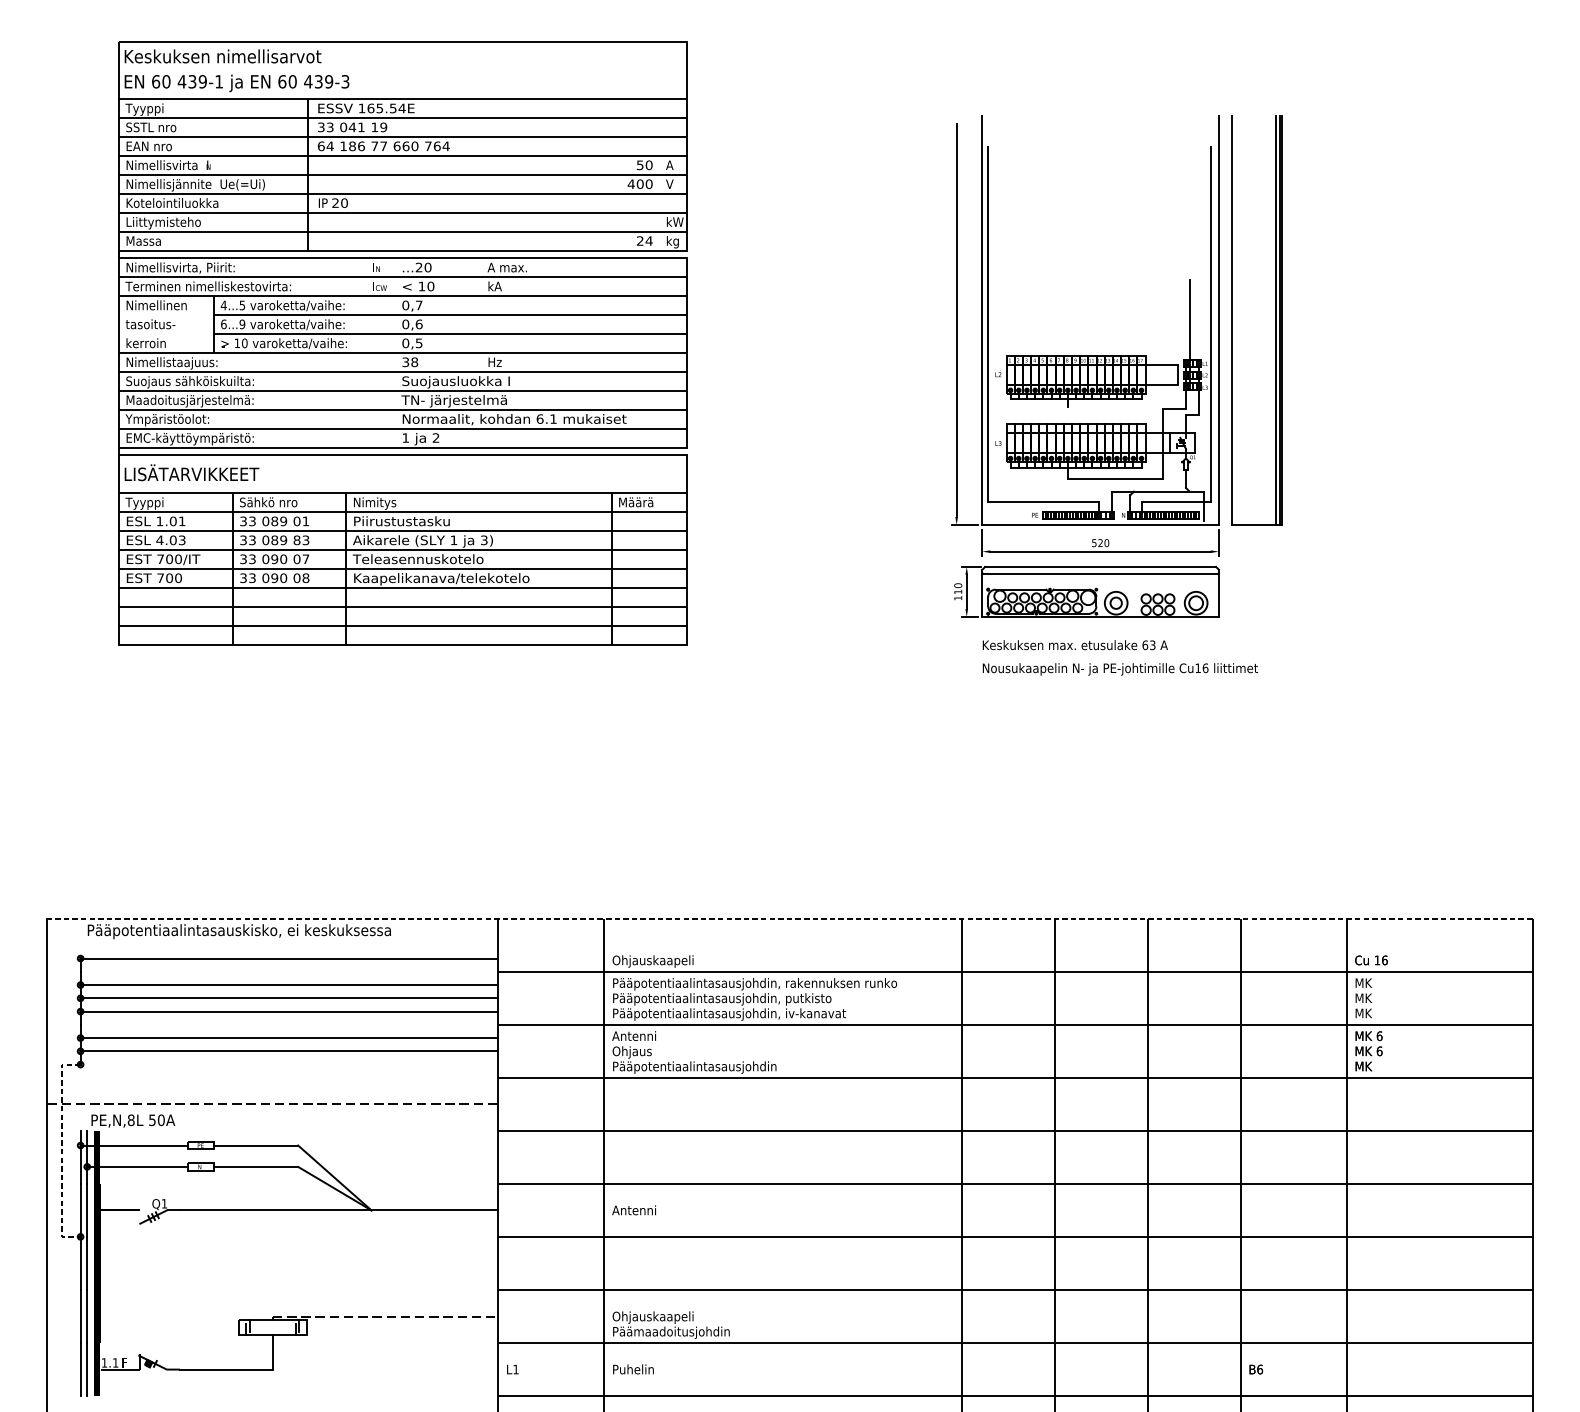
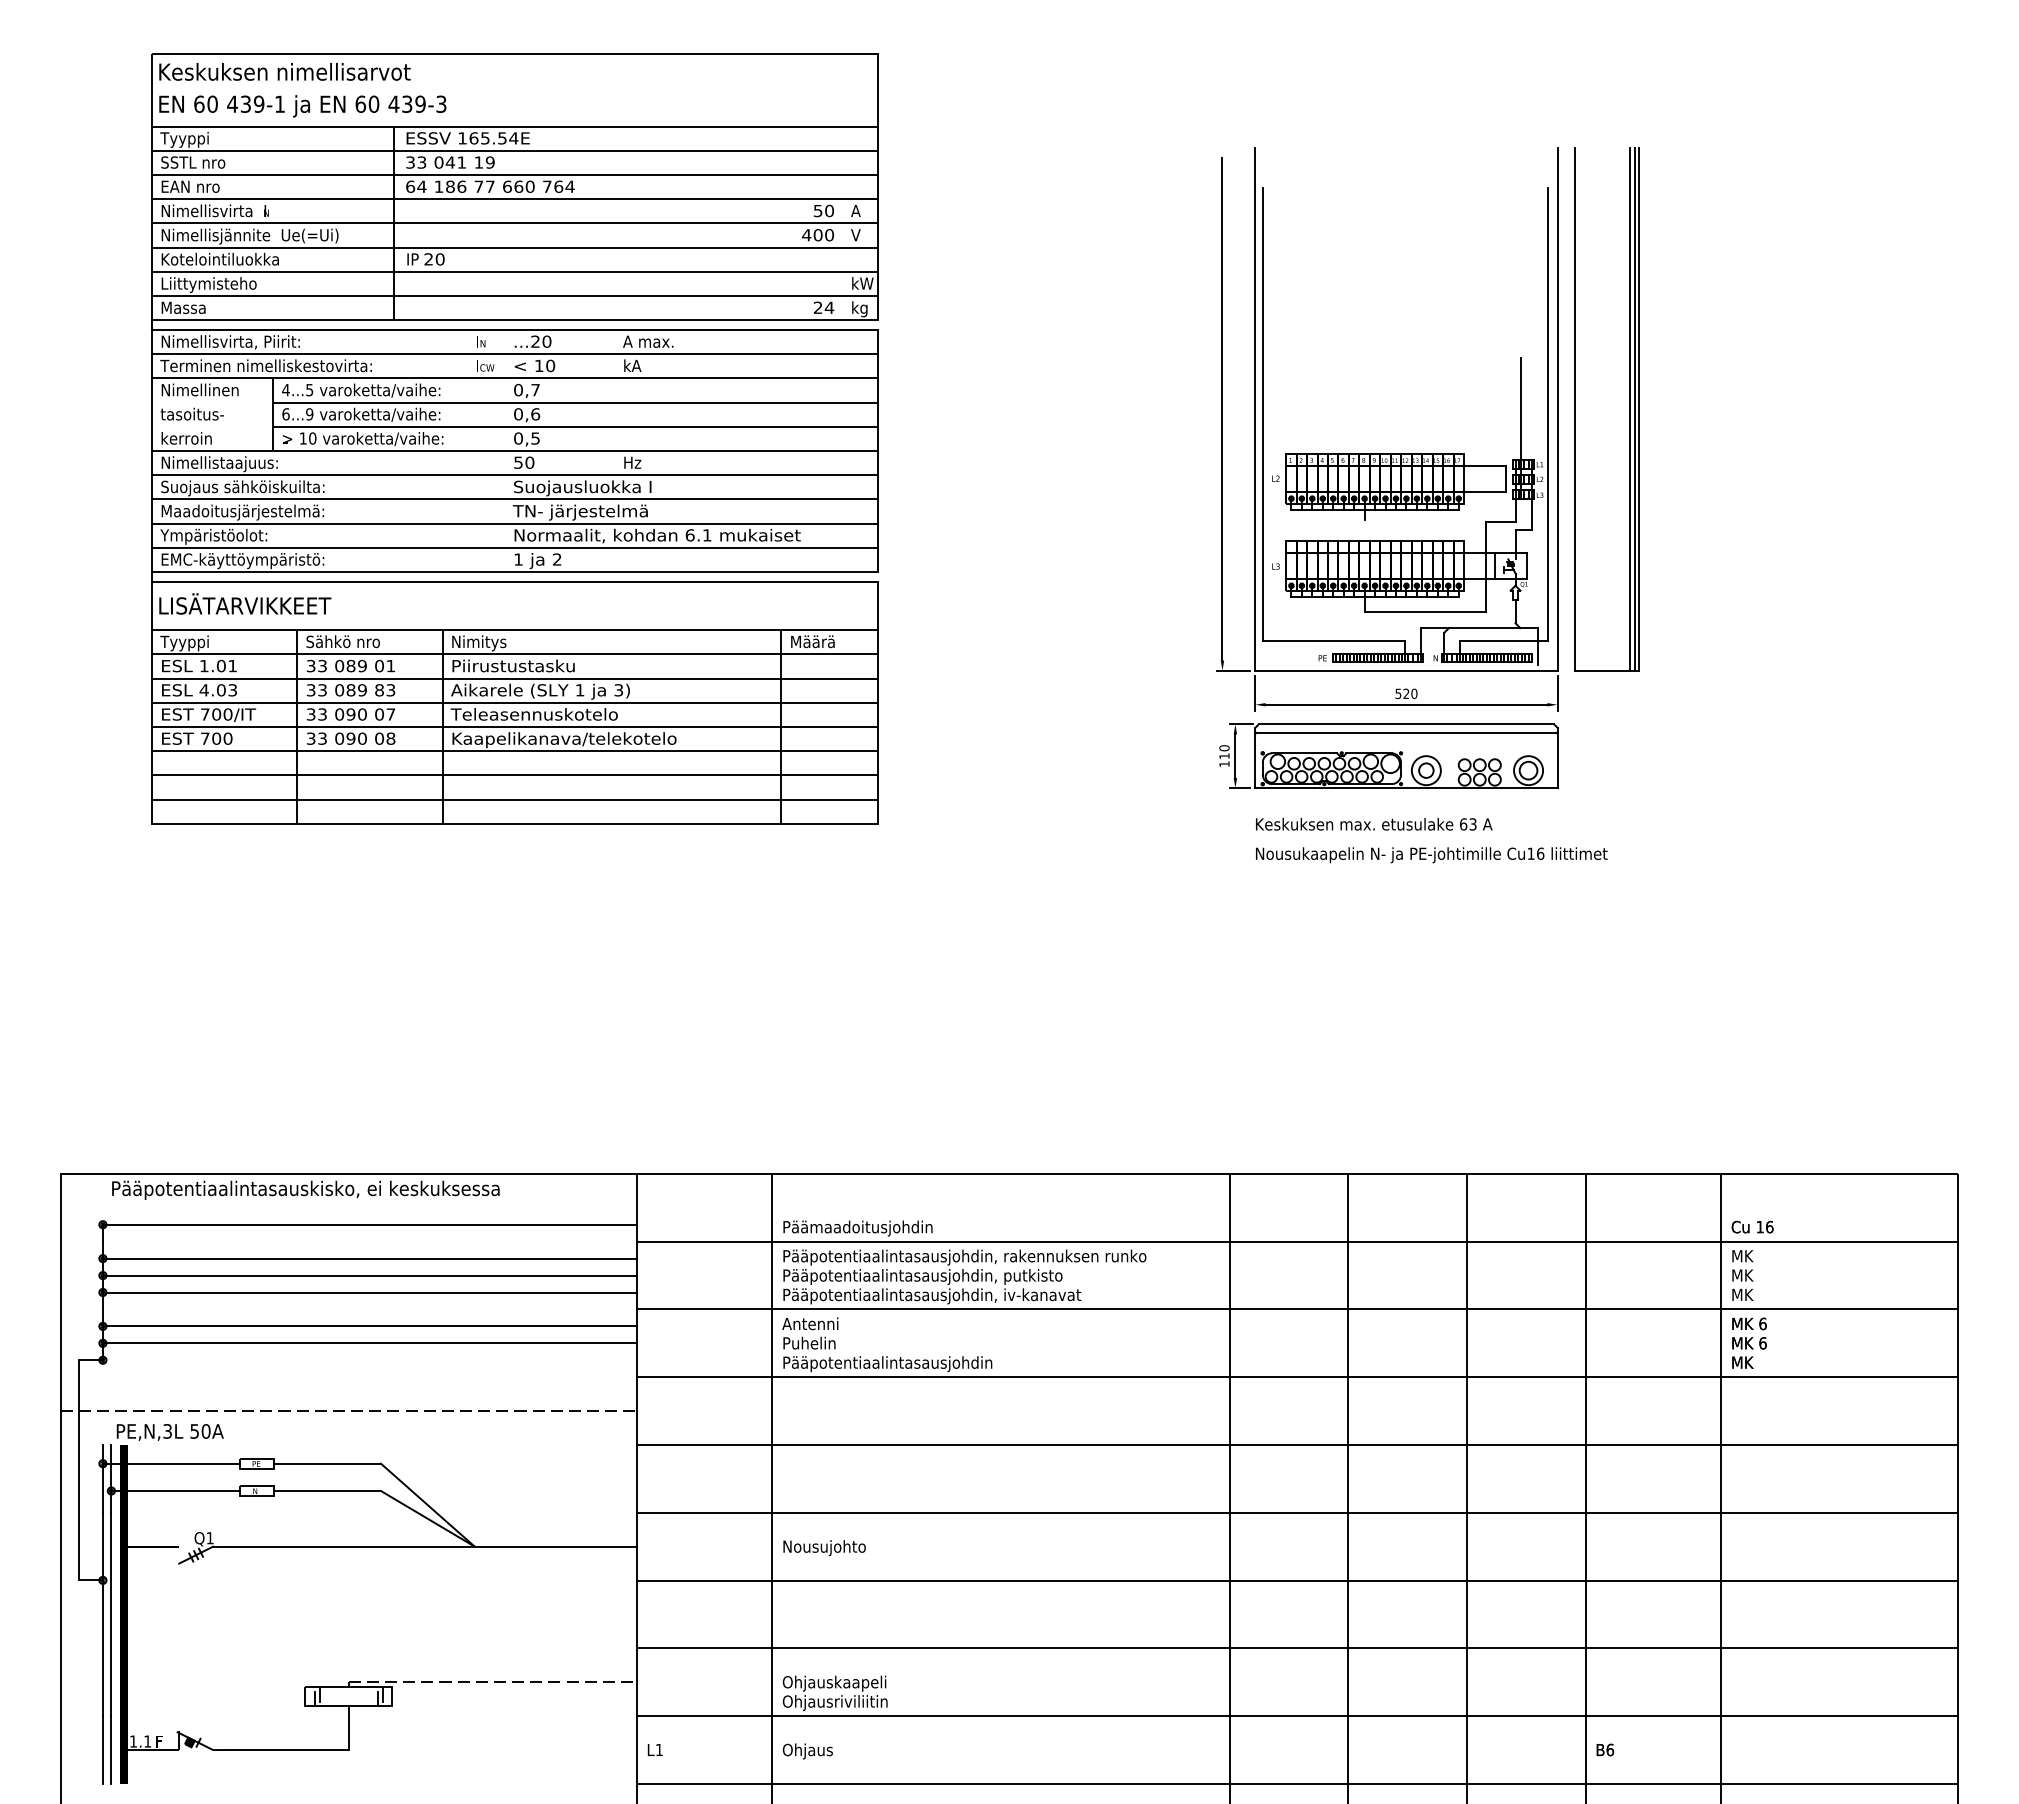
text: (410, 362) -> (524, 462), 38 -> 50
line: (789, 918) -> (1008, 1173), dashed -> solid
text: (671, 961) -> (857, 1228), Ohjauskaapeli -> Päämaadoitusjohdin
text: (632, 1052) -> (808, 1344), Ohjaus -> Puhelin
text: (131, 1120) -> (167, 1431), PE,N,8L -> PE,N,3L
line: (61, 1150) -> (78, 1470), dashed -> solid
text: (644, 1211) -> (823, 1548), Antenni -> Nousujohto
text: (671, 1332) -> (857, 1702), Päämaadoitusjohdin -> Ohjausriviliitin
text: (632, 1370) -> (808, 1751), Puhelin -> Ohjaus

